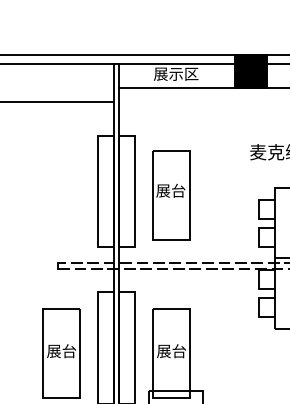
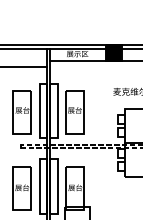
part: (60, 195) -> (21, 112), added

